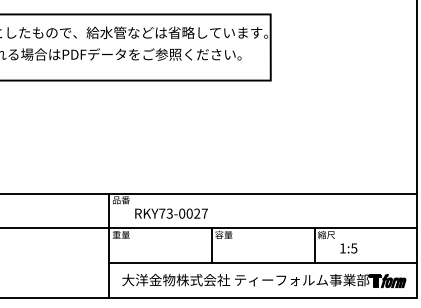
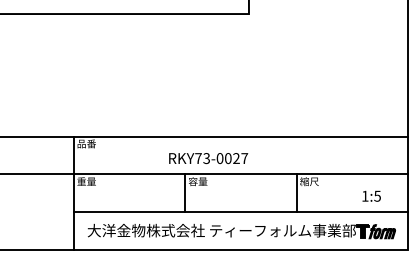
text: (171, 213) -> (208, 158), moved
text: (348, 248) -> (371, 196), moved

